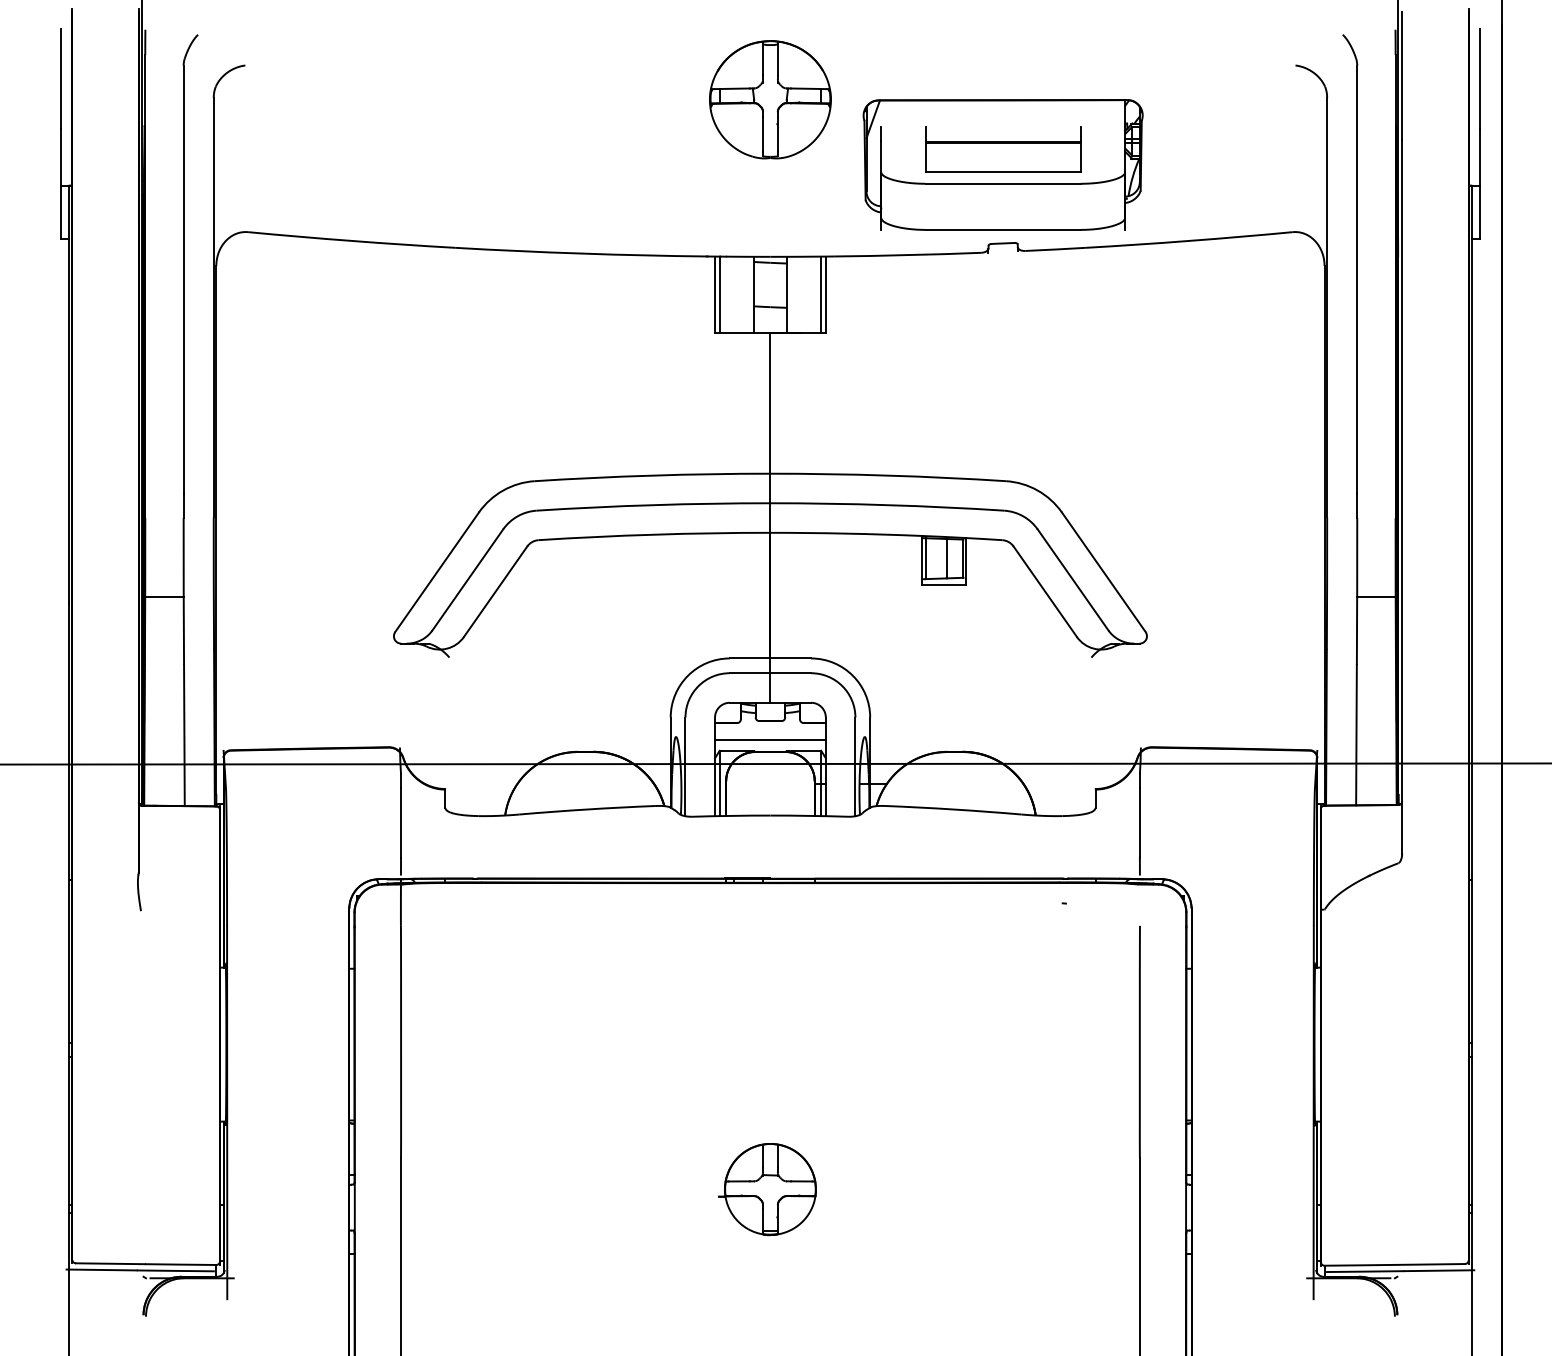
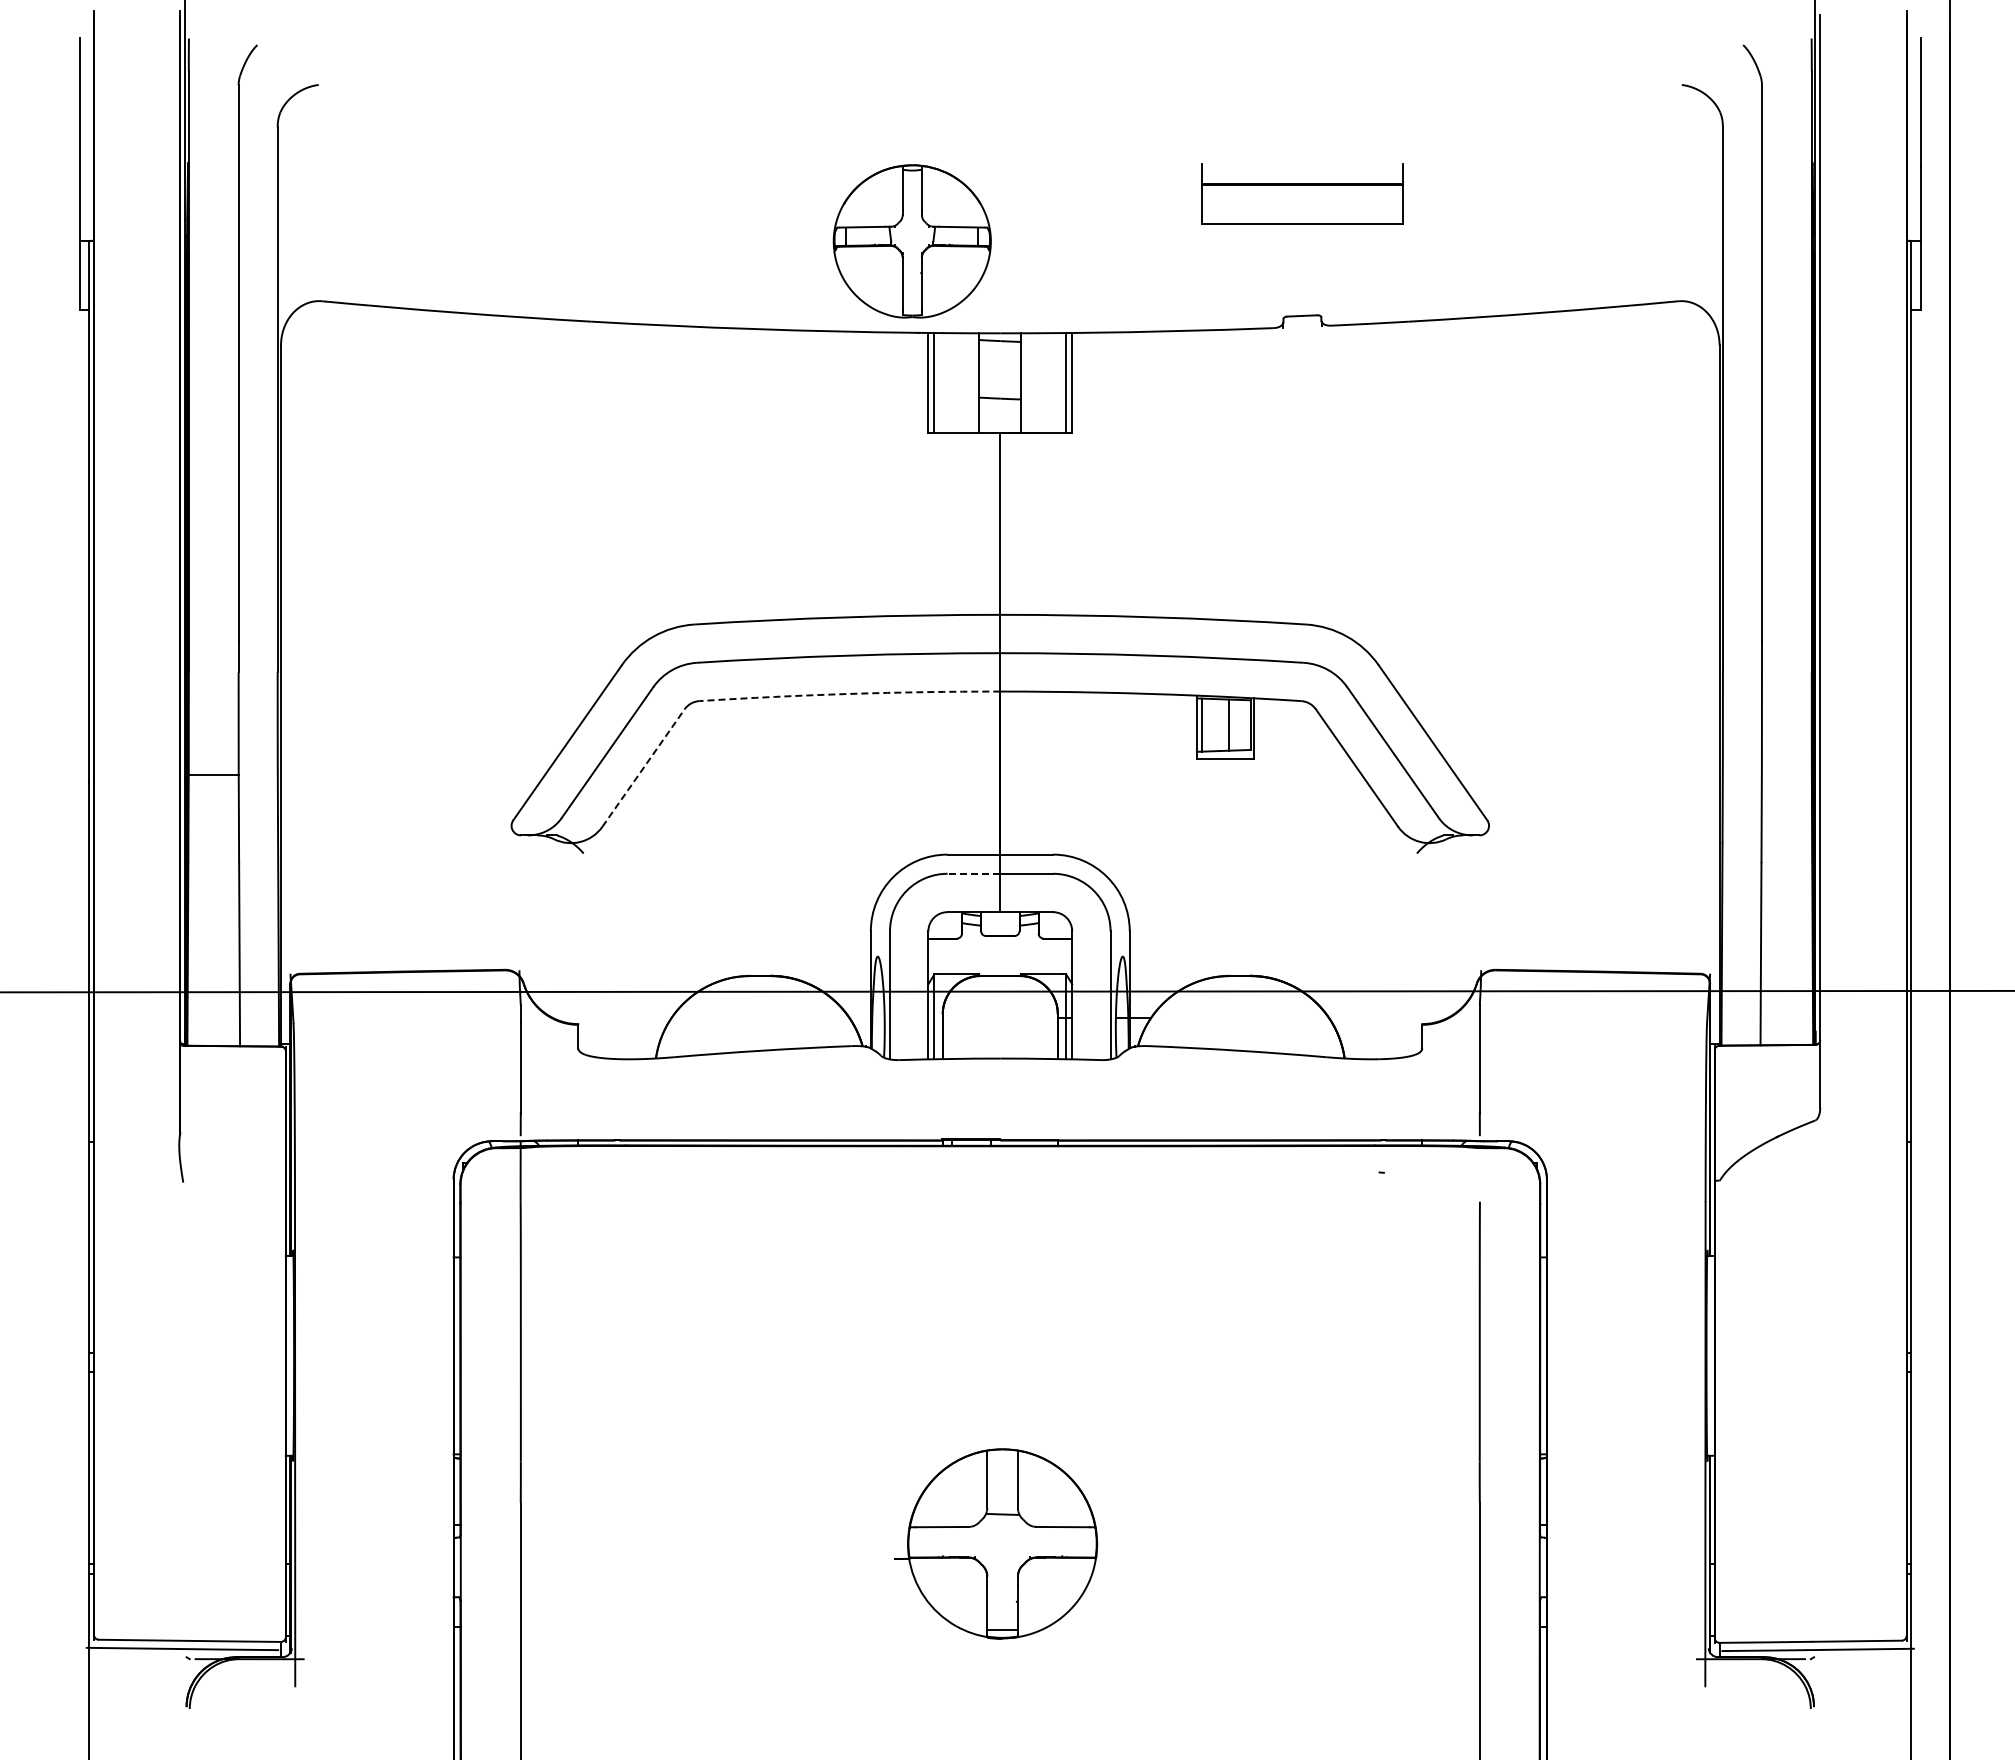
part: (769, 99) -> (911, 241), moved
part: (1003, 164) -> (1302, 213), removed
arc: (654, 534) -> (849, 693), solid -> dashed
line: (495, 592) -> (643, 768), solid -> dashed
line: (1376, 597) -> (1786, 775), removed
line: (749, 672) -> (973, 873), solid -> dashed
line: (770, 740) -> (1000, 960), removed
part: (767, 1189) -> (996, 1543), size x1.6

